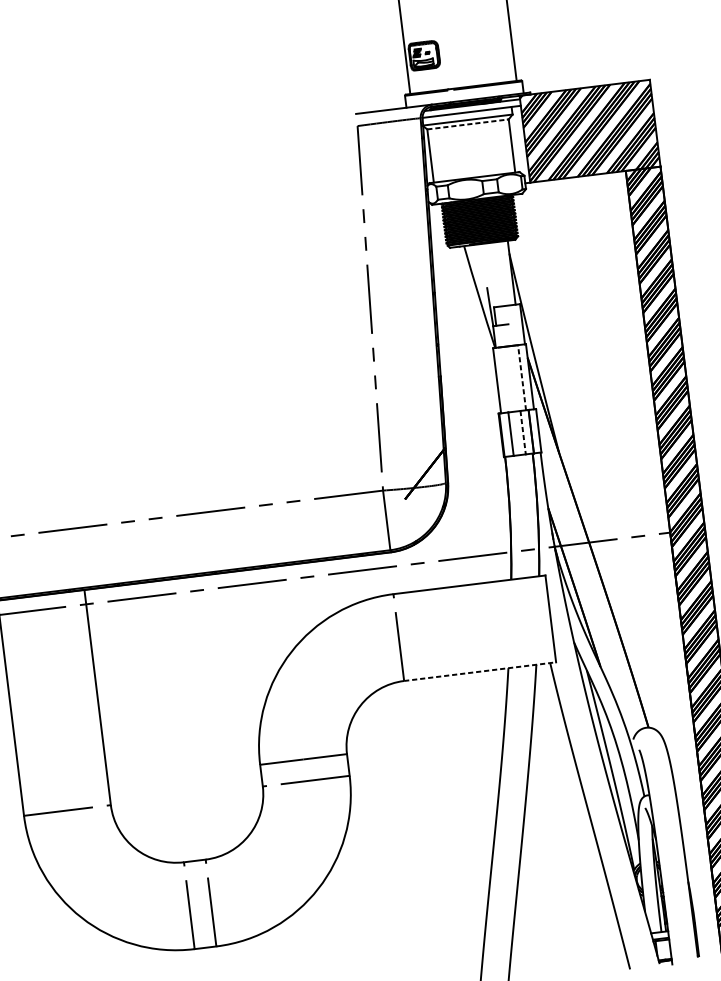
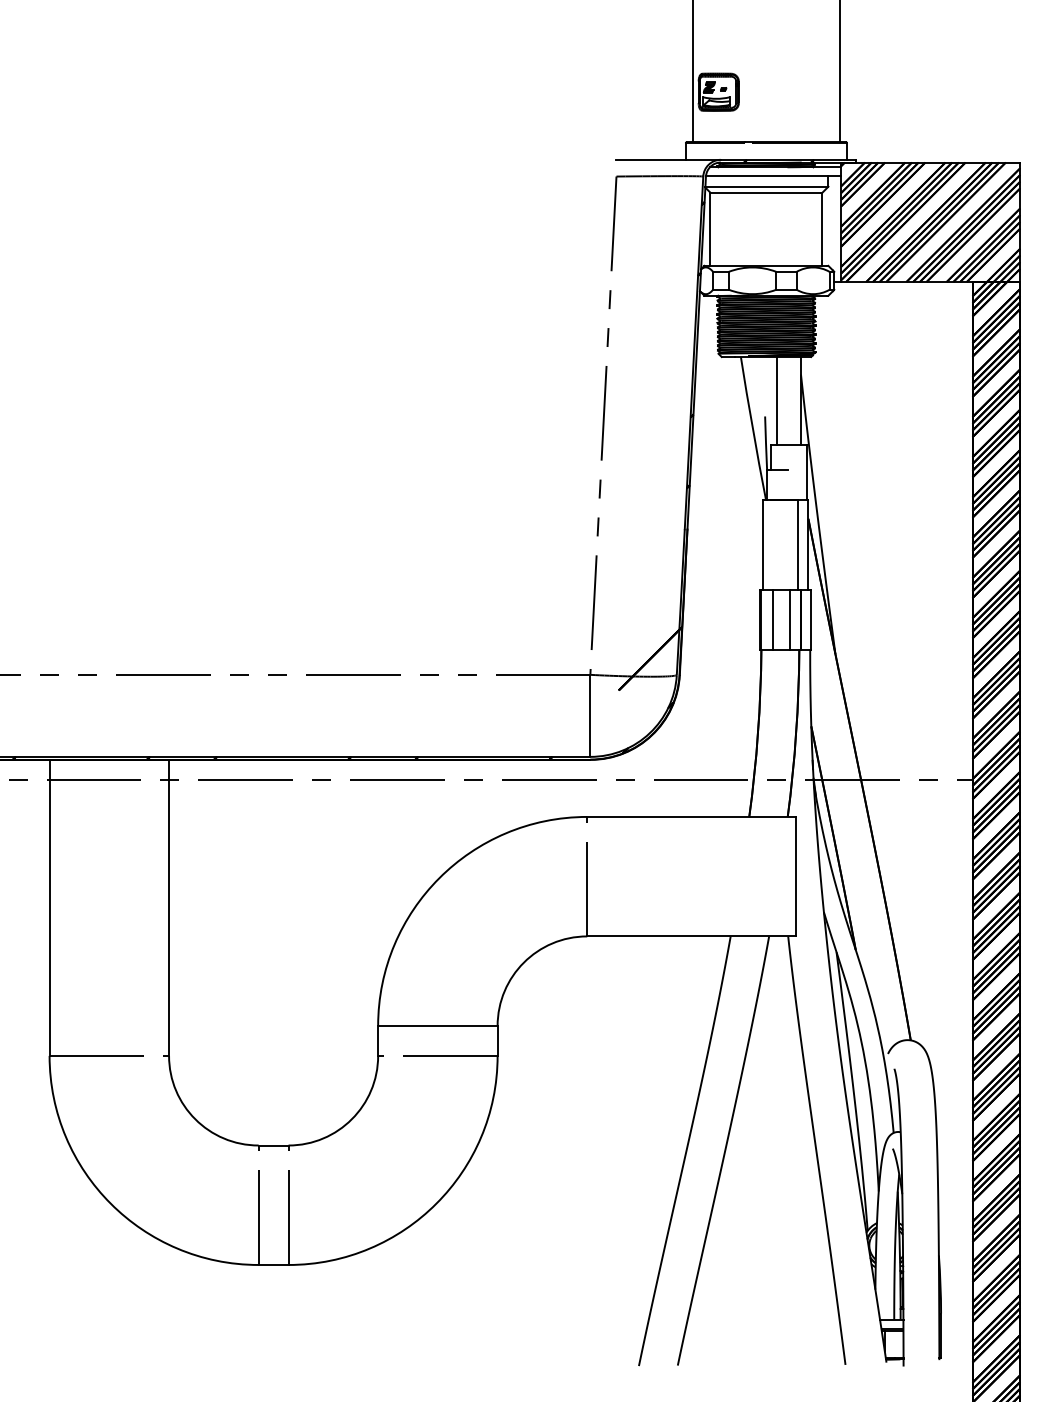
line: (468, 124) -> (766, 192), dashed -> solid
line: (494, 274) -> (777, 400), added
line: (522, 378) -> (797, 545), dashed -> solid
line: (522, 432) -> (789, 619), dashed -> solid
line: (479, 671) -> (691, 936), dashed -> solid

